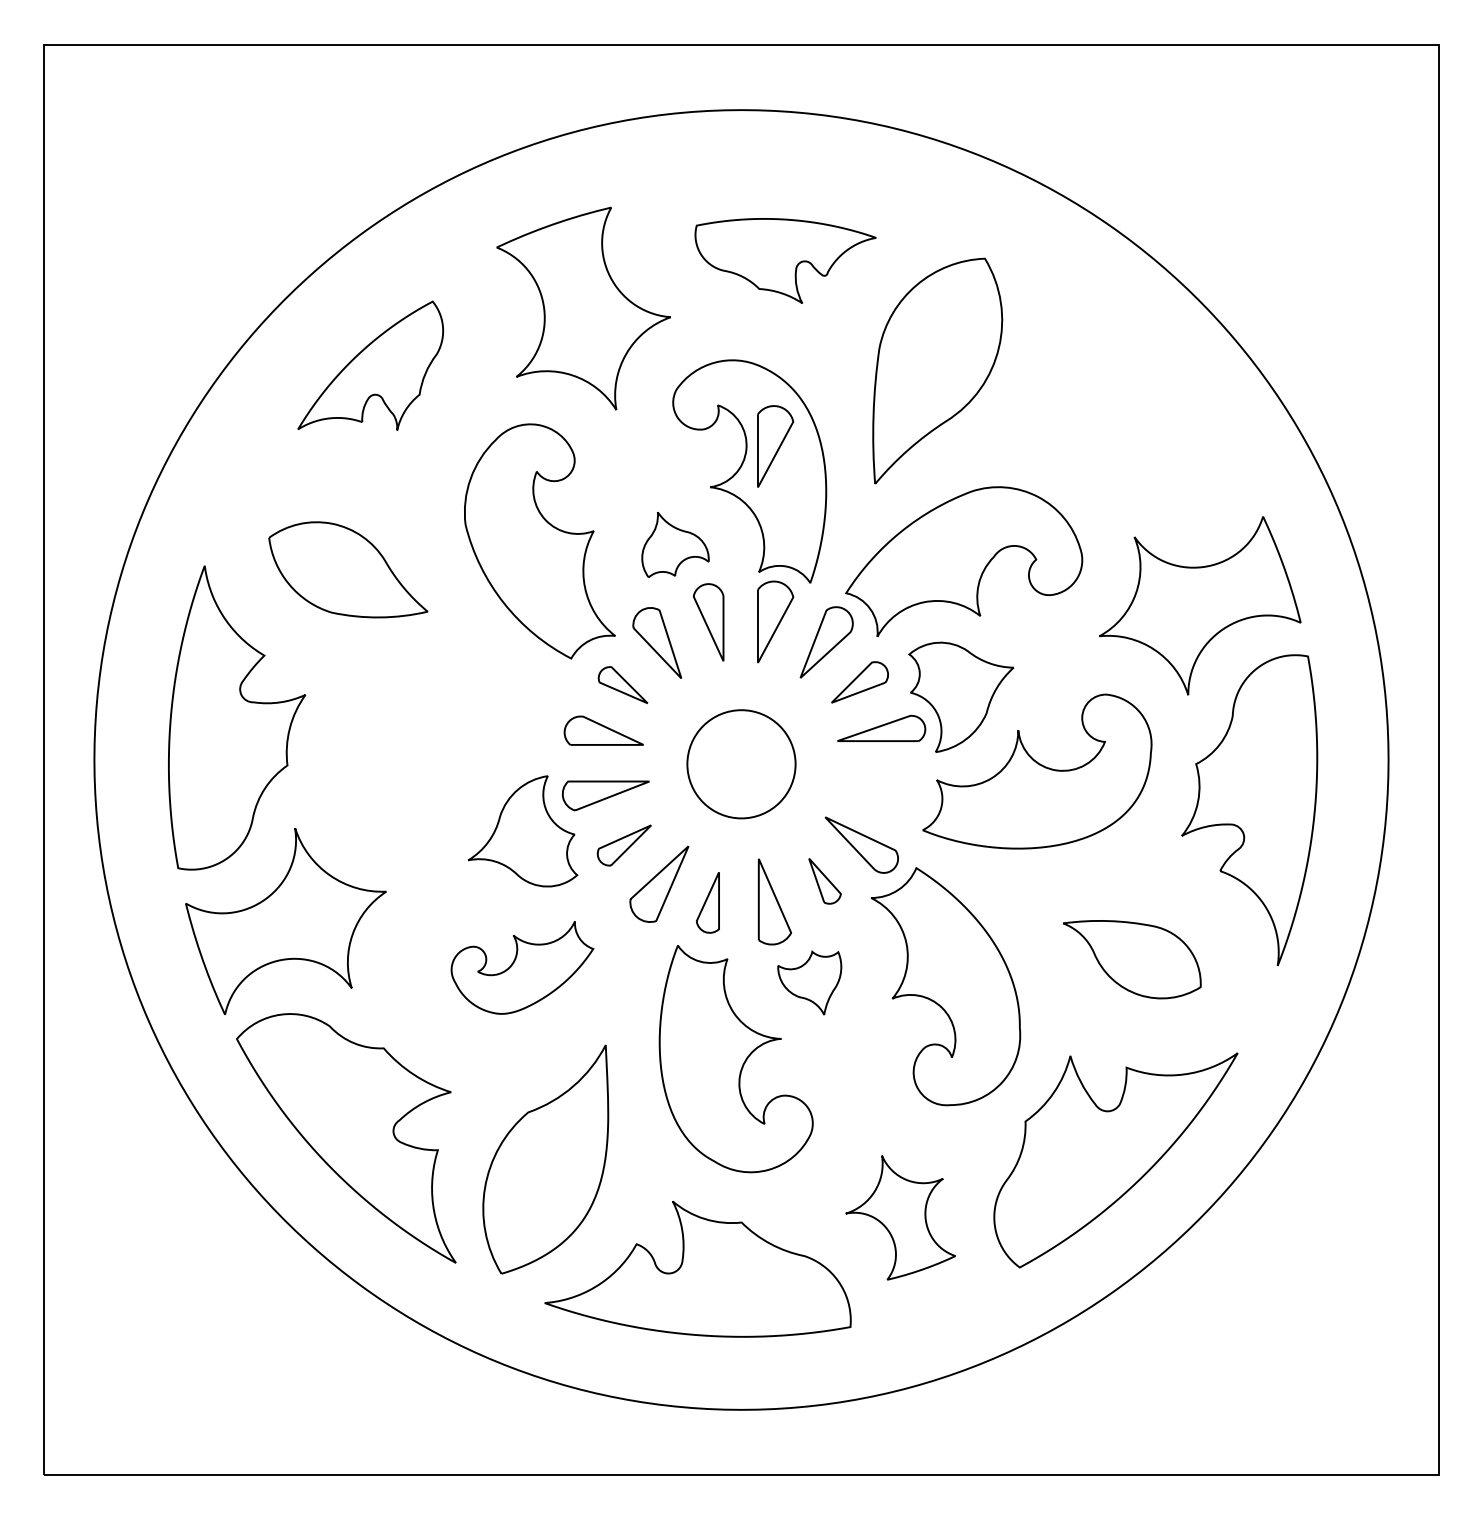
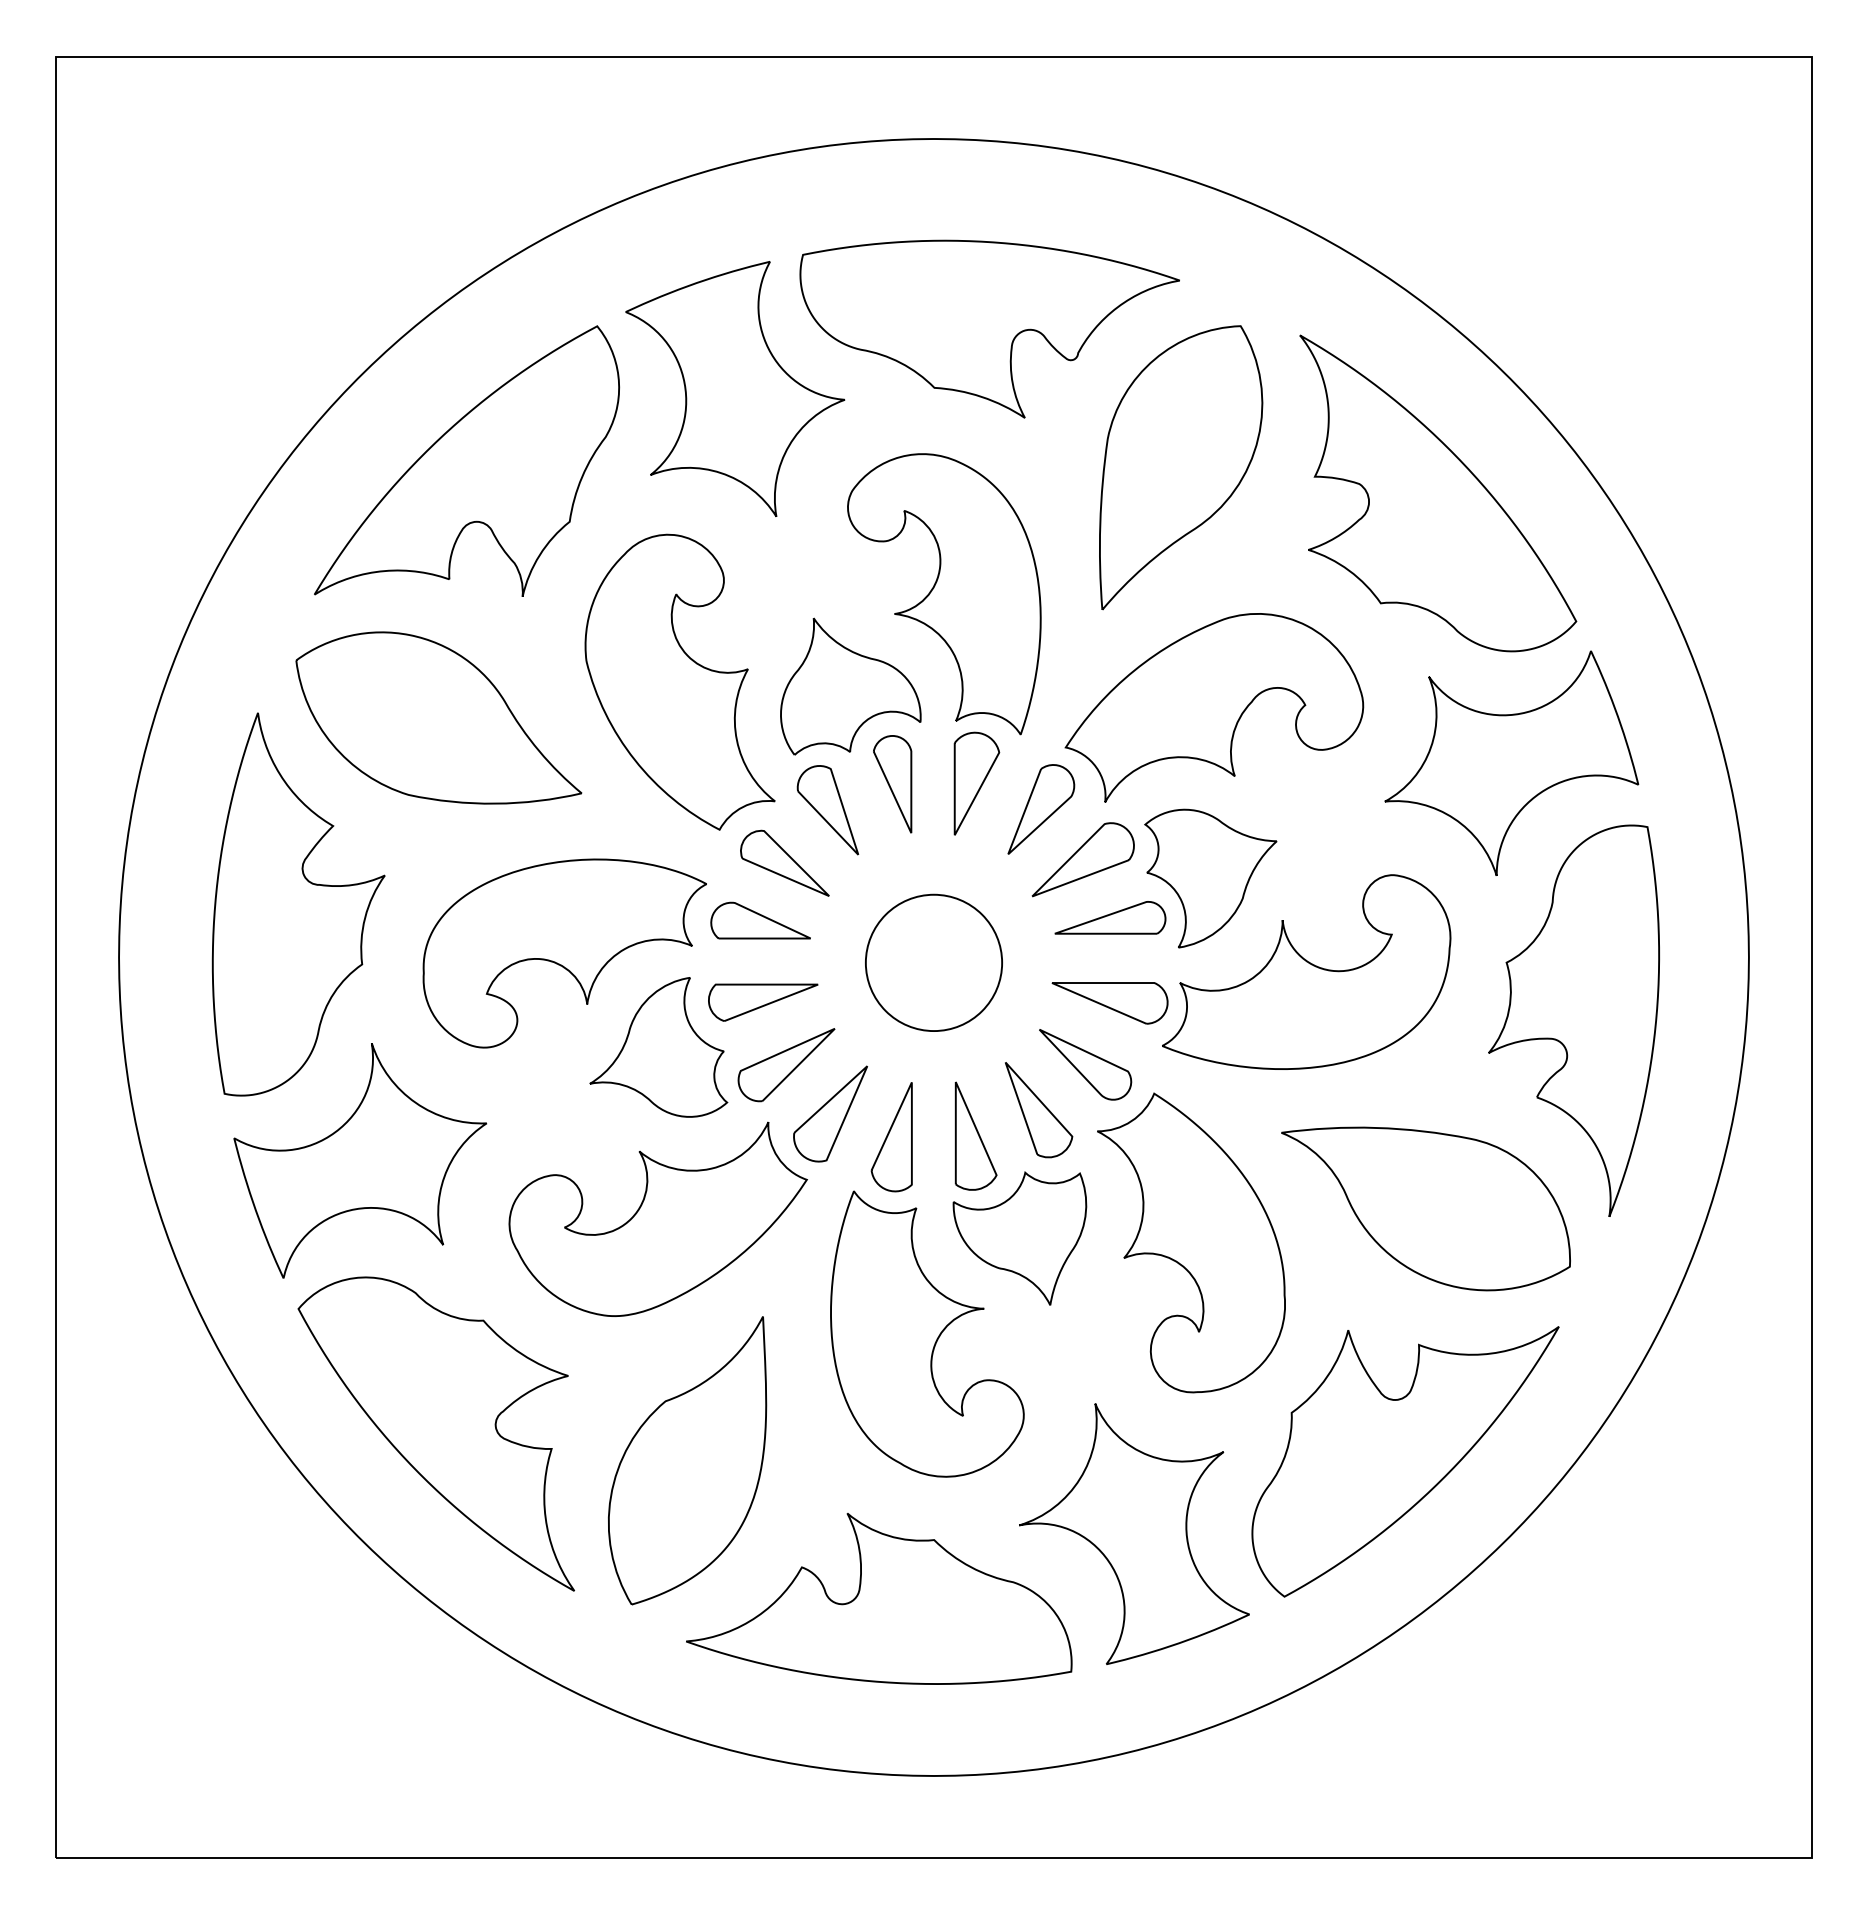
part: (785, 260) -> (989, 328), size x1.67
part: (370, 365) -> (466, 460), size x1.67
part: (1142, 391) -> (1438, 493), added
part: (775, 446) -> (976, 562), removed
part: (675, 544) -> (850, 686), size x1.67
part: (348, 569) -> (438, 717), size x1.43
part: (859, 682) -> (1082, 859), size x1.43
part: (622, 684) -> (784, 862), size x1.43
part: (448, 756) -> (564, 953), added
part: (880, 796) -> (1109, 1003), added
part: (624, 845) -> (786, 1065), size x1.43
part: (825, 881) -> (1039, 1110), size x1.67
part: (707, 902) -> (891, 1137), size x1.43
part: (1131, 959) -> (1425, 1208), size x1.67
part: (521, 967) -> (657, 1218), size x1.67
part: (809, 983) -> (1019, 1238), size x1.67
part: (900, 1217) -> (1134, 1533), size x1.67

